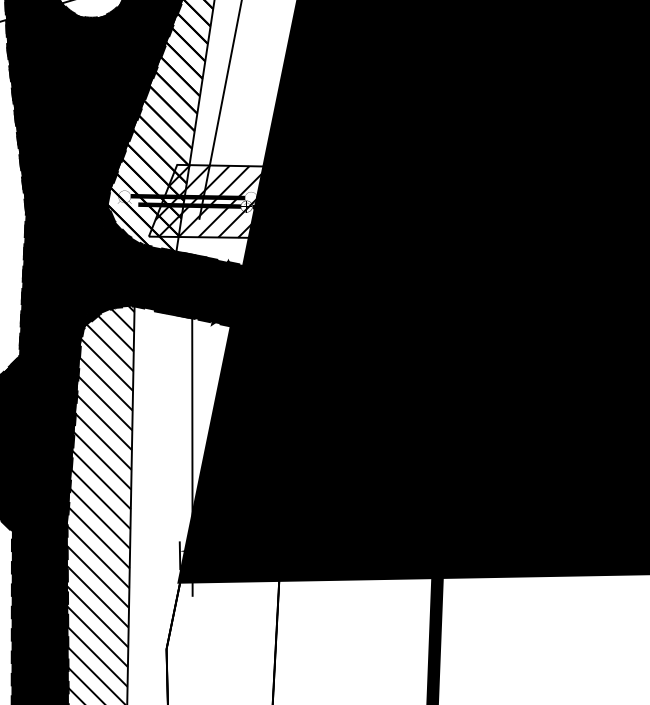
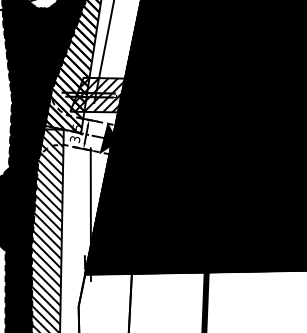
fill: (164, 265) -> (77, 125), removed

